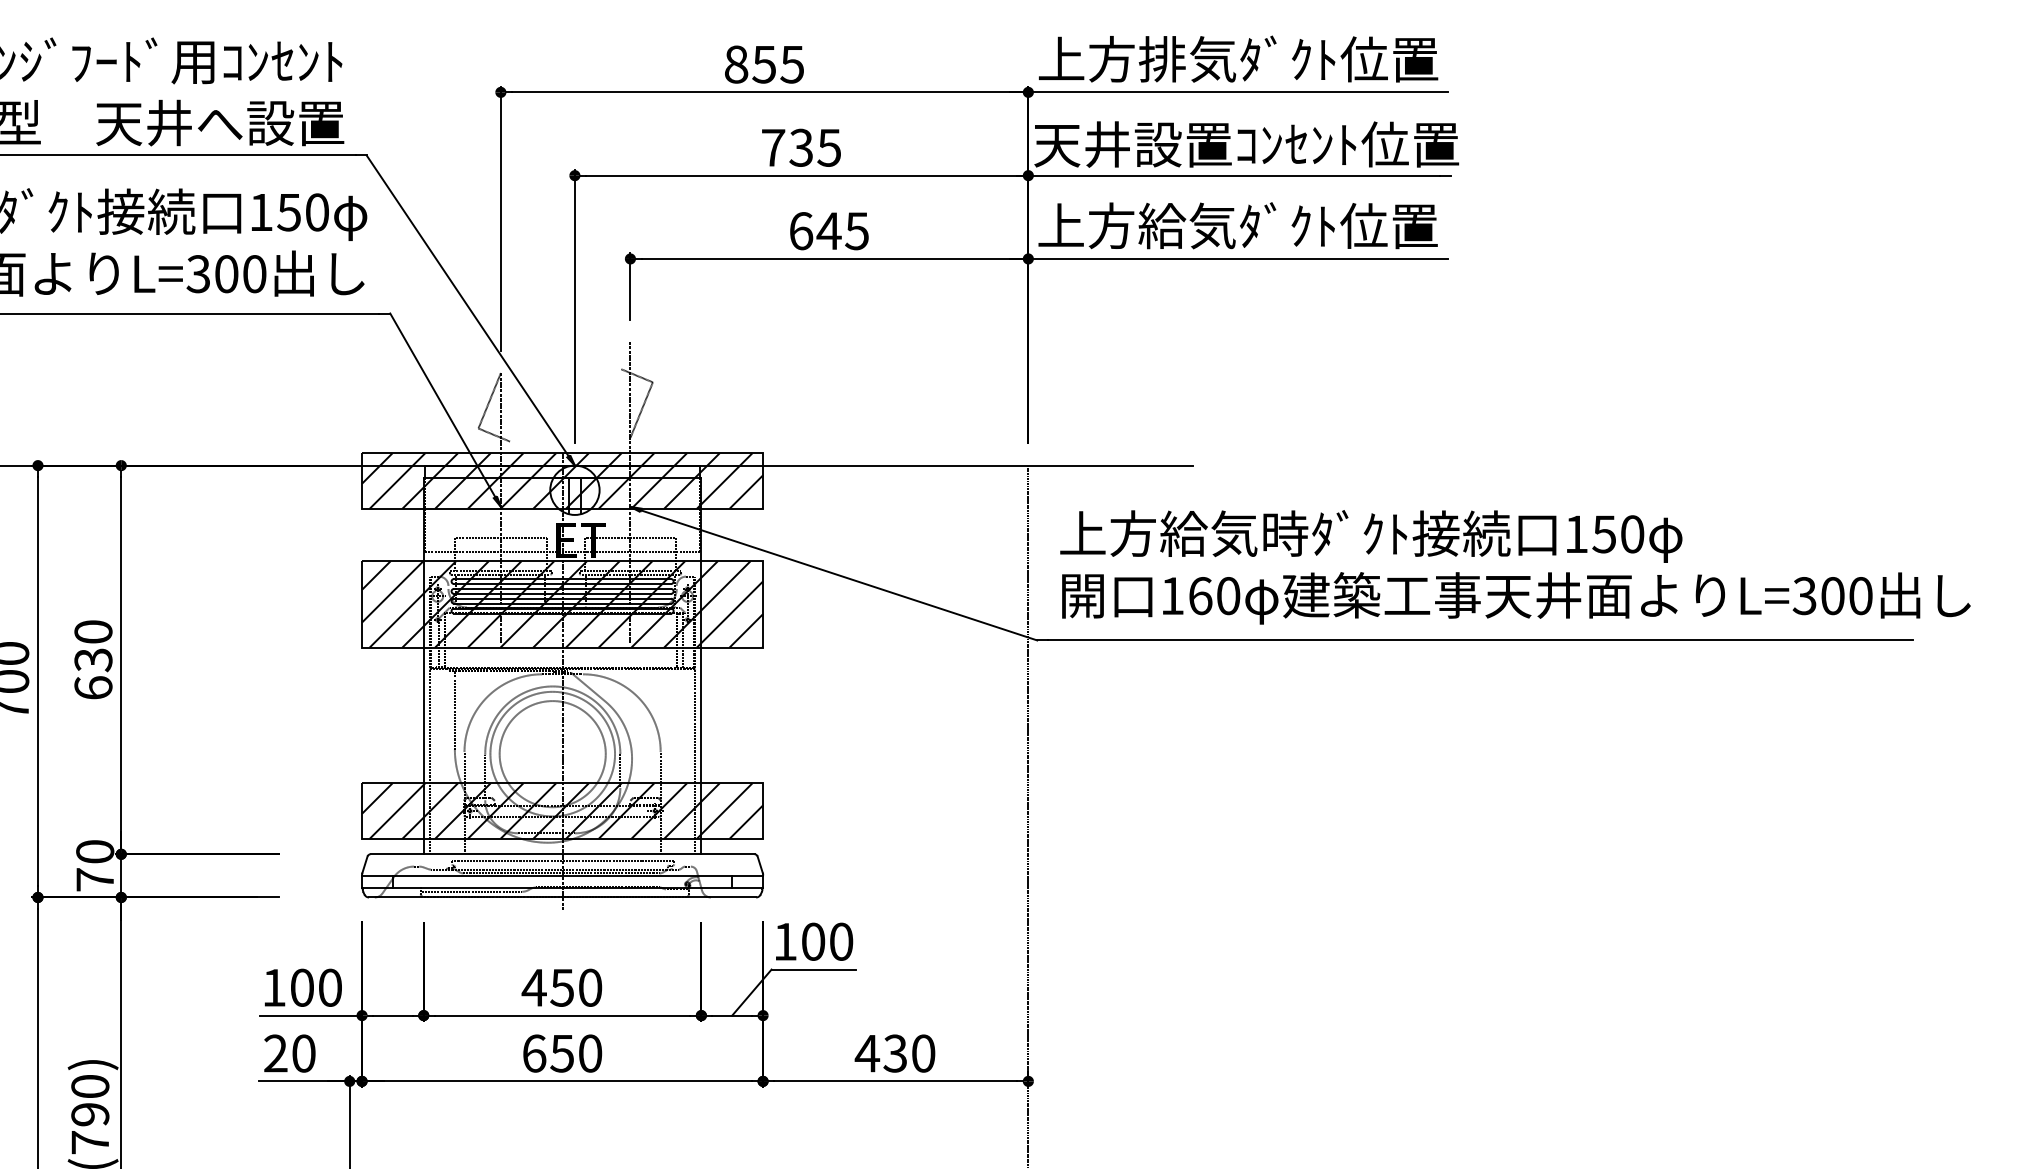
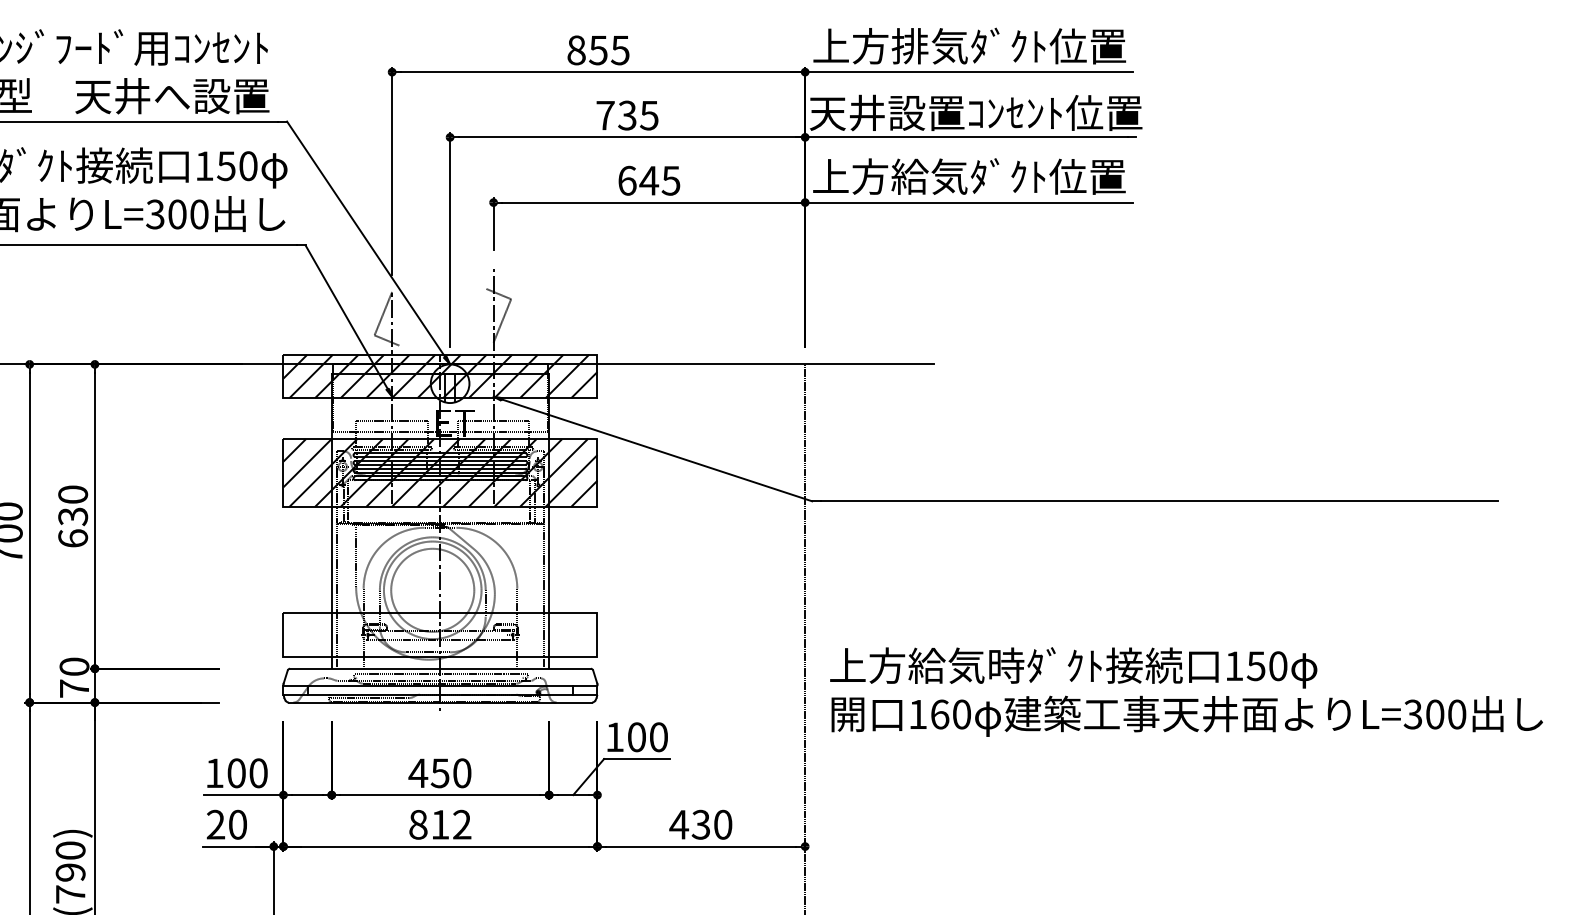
text: (1515, 566) -> (1186, 691), moved
hatch: (562, 810) -> (440, 634), removed
text: (562, 1053) -> (440, 824), 650 -> 812

